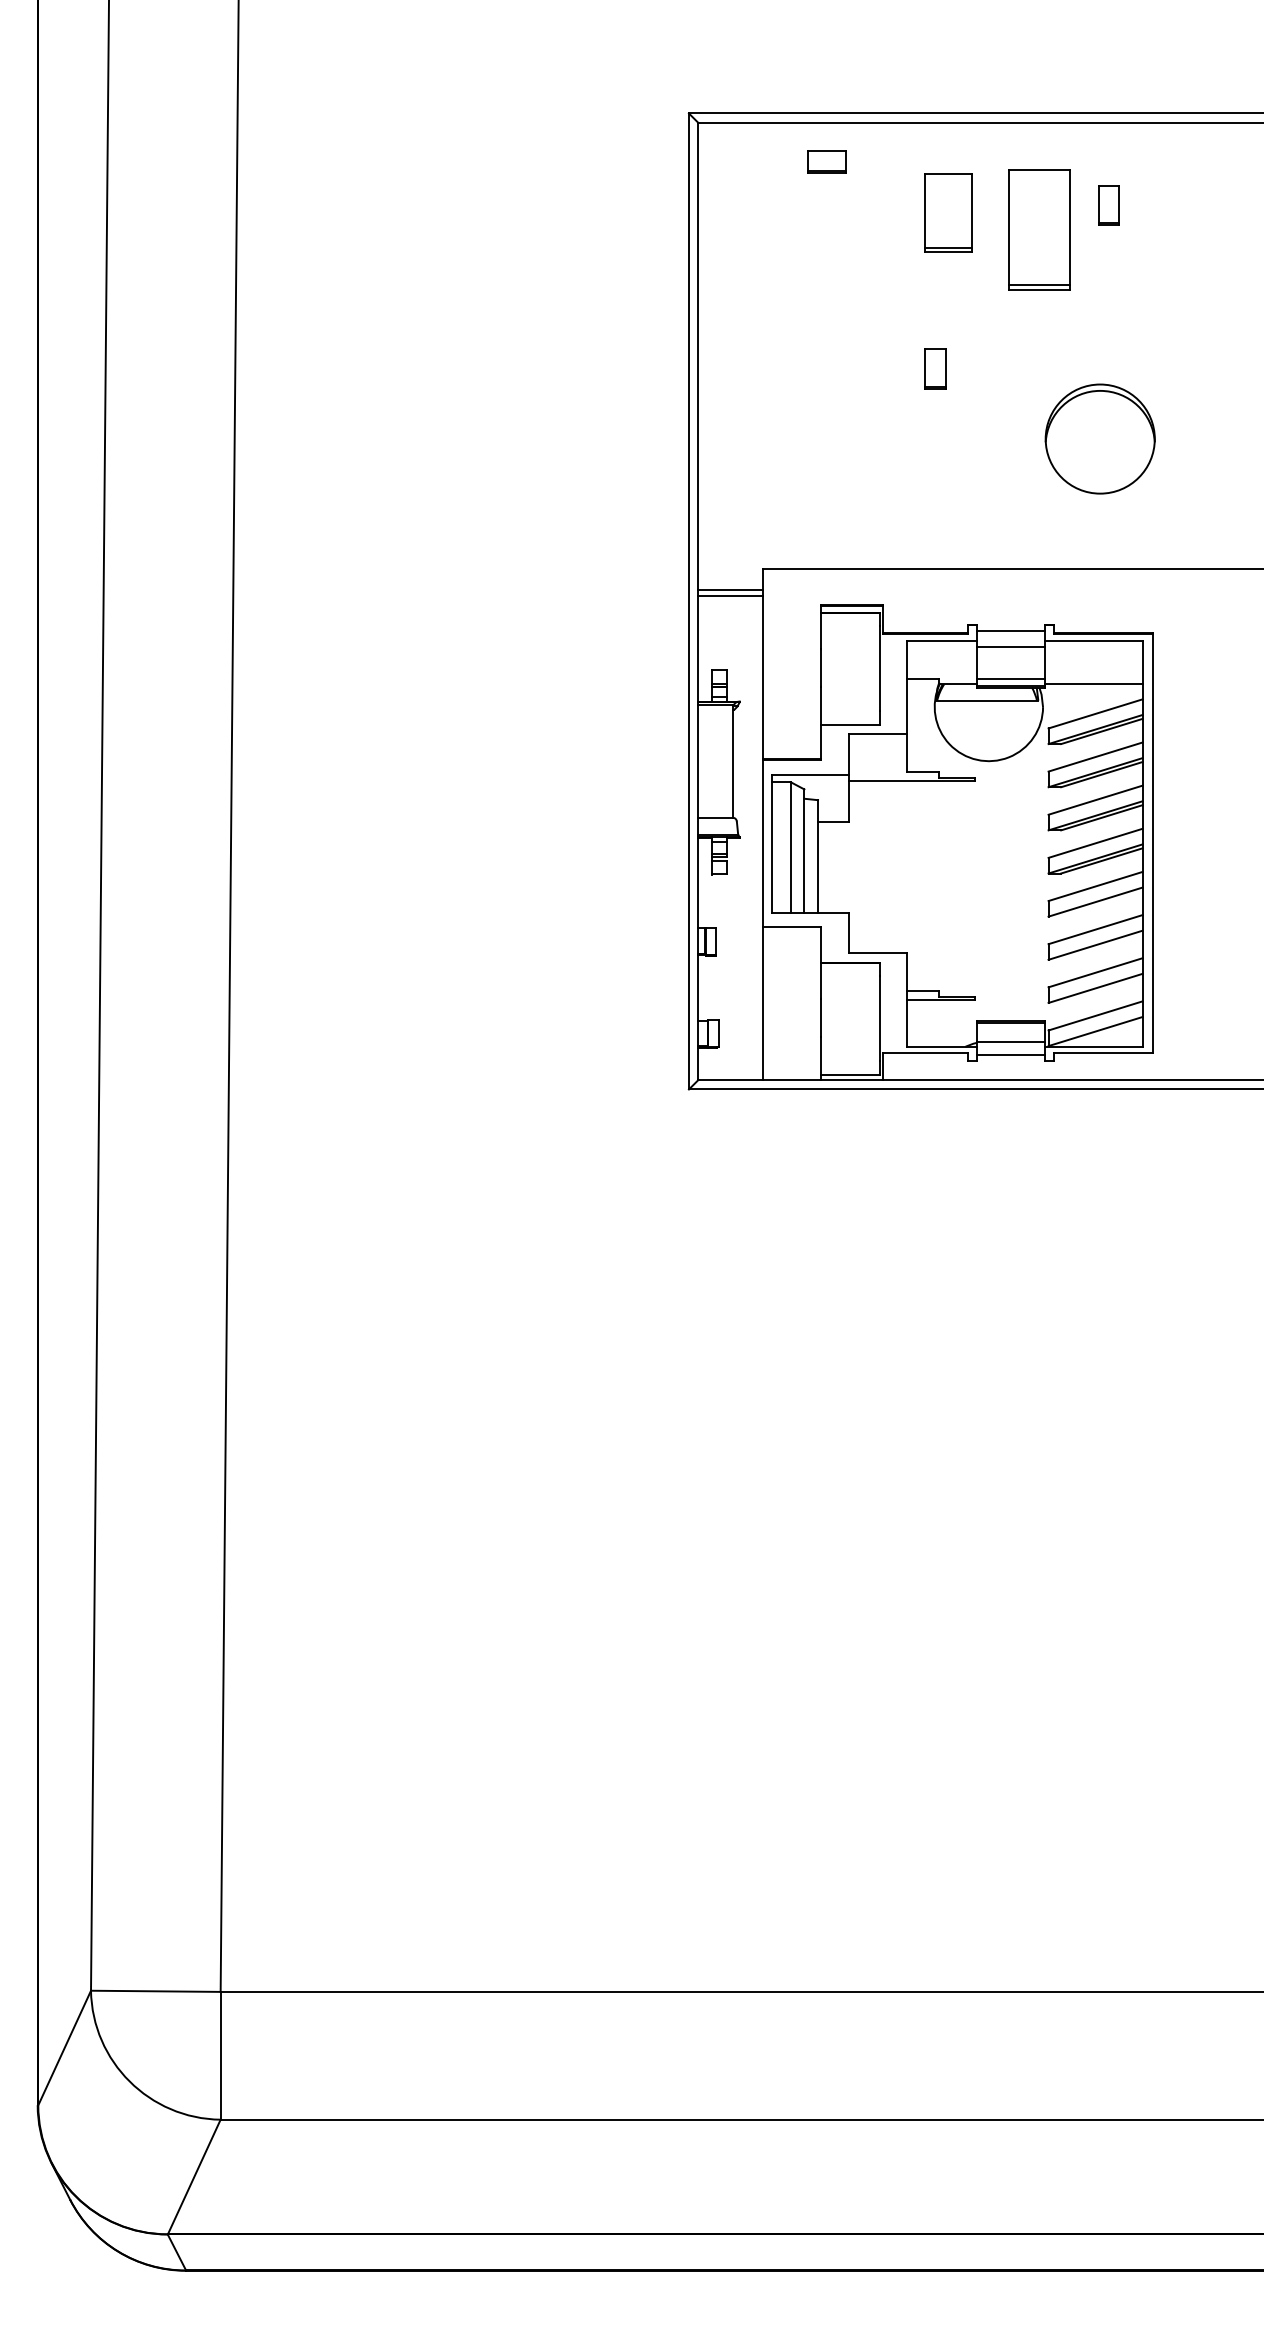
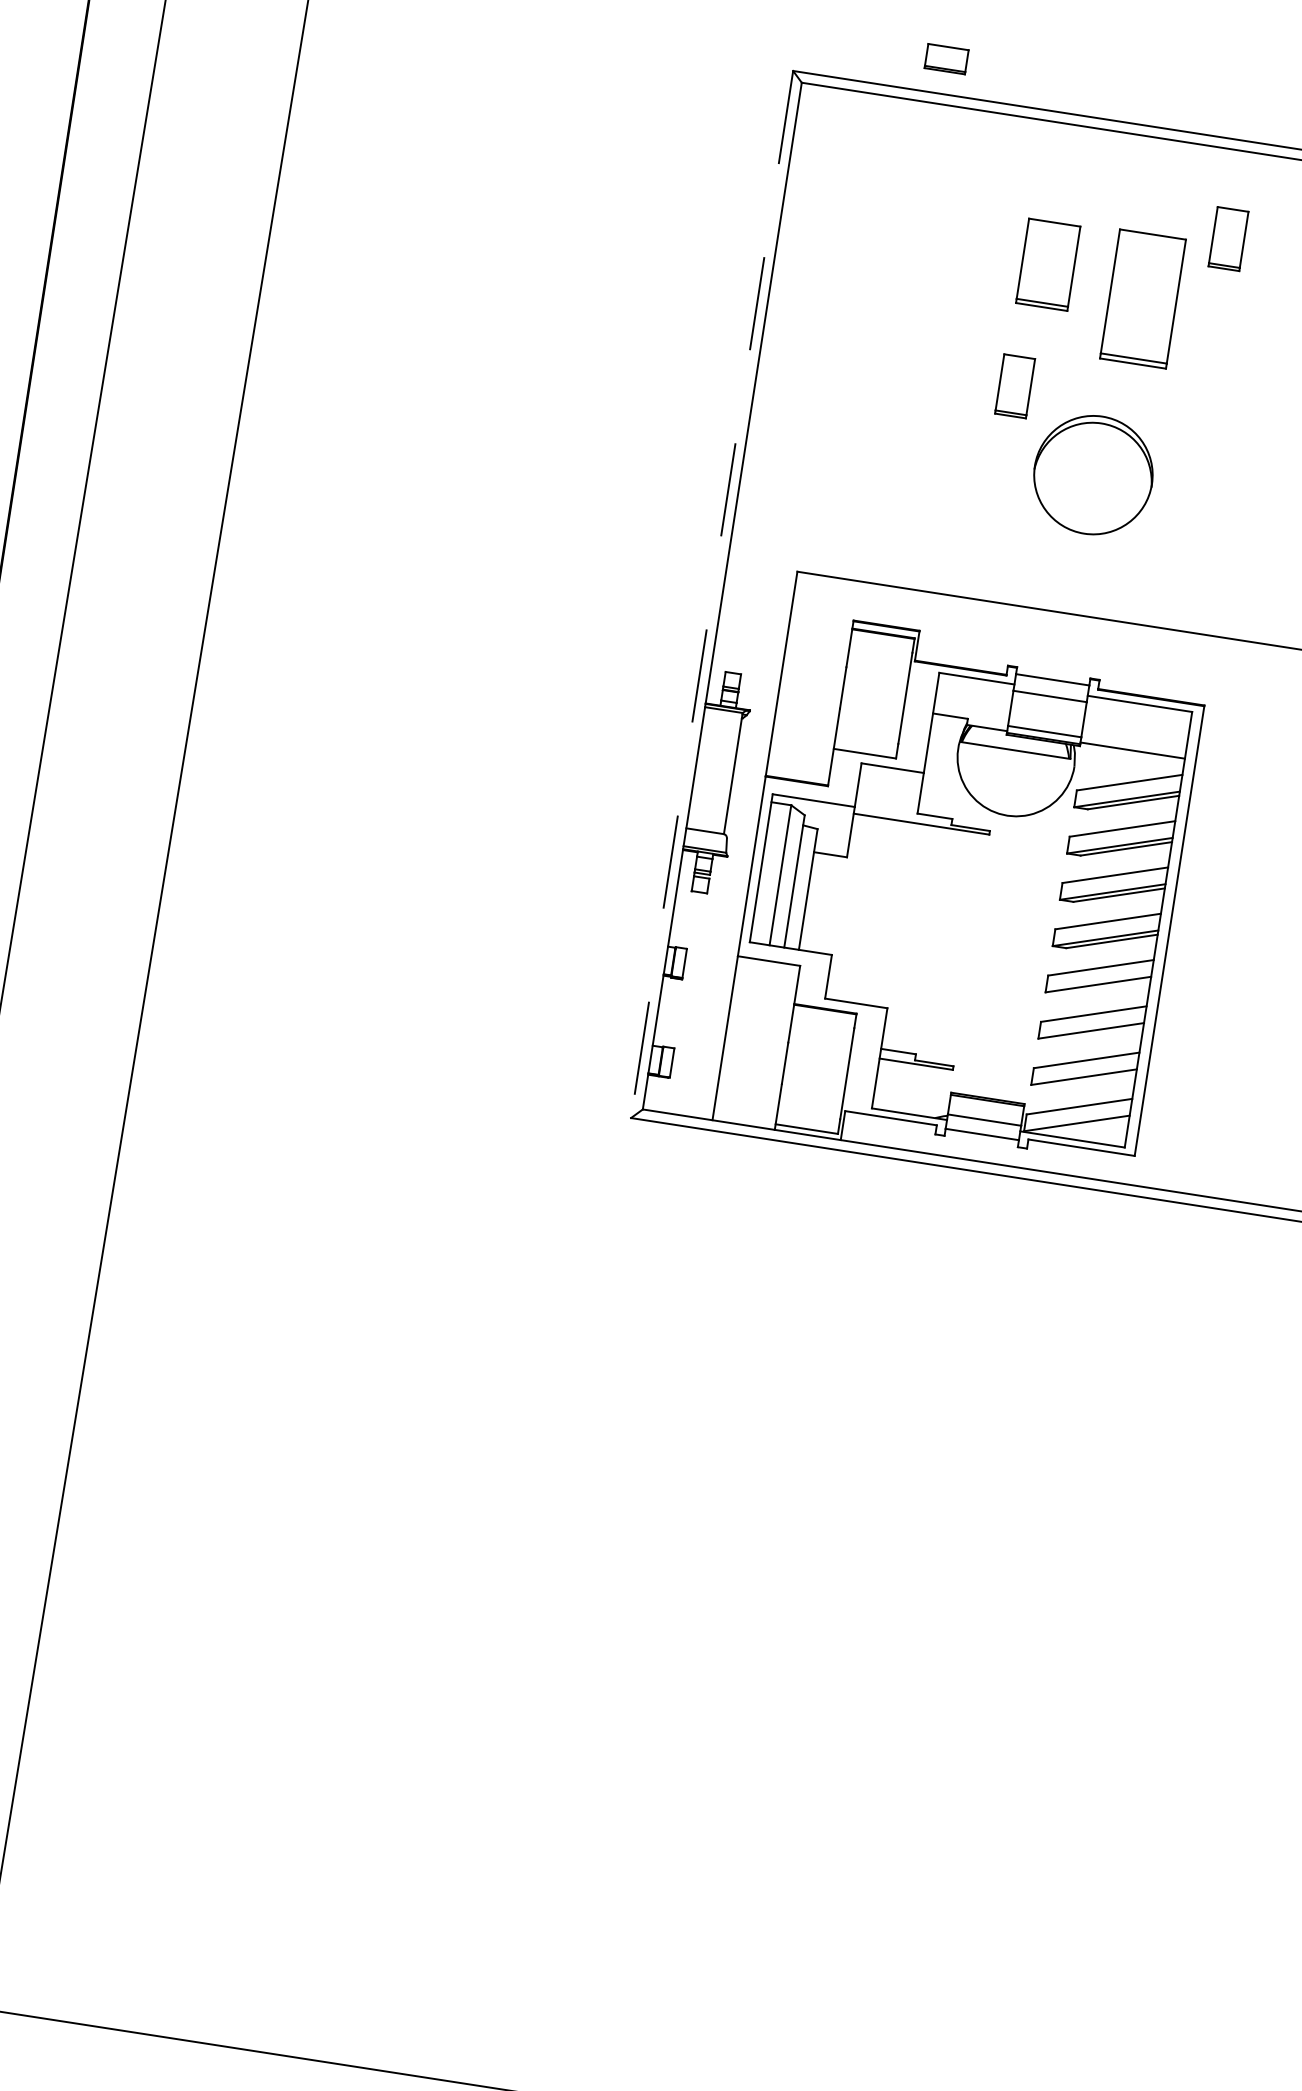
part: (826, 161) -> (946, 58), moved
part: (1108, 205) -> (1227, 239), size x1.4
part: (948, 212) -> (1048, 264), moved
part: (1039, 229) -> (1142, 298), moved
part: (935, 368) -> (1015, 385), size x1.4
part: (1099, 438) -> (1092, 474), moved
line: (730, 590) -> (758, 589), removed
line: (730, 596) -> (757, 596), removed
line: (688, 601) -> (711, 594), solid -> dashed

